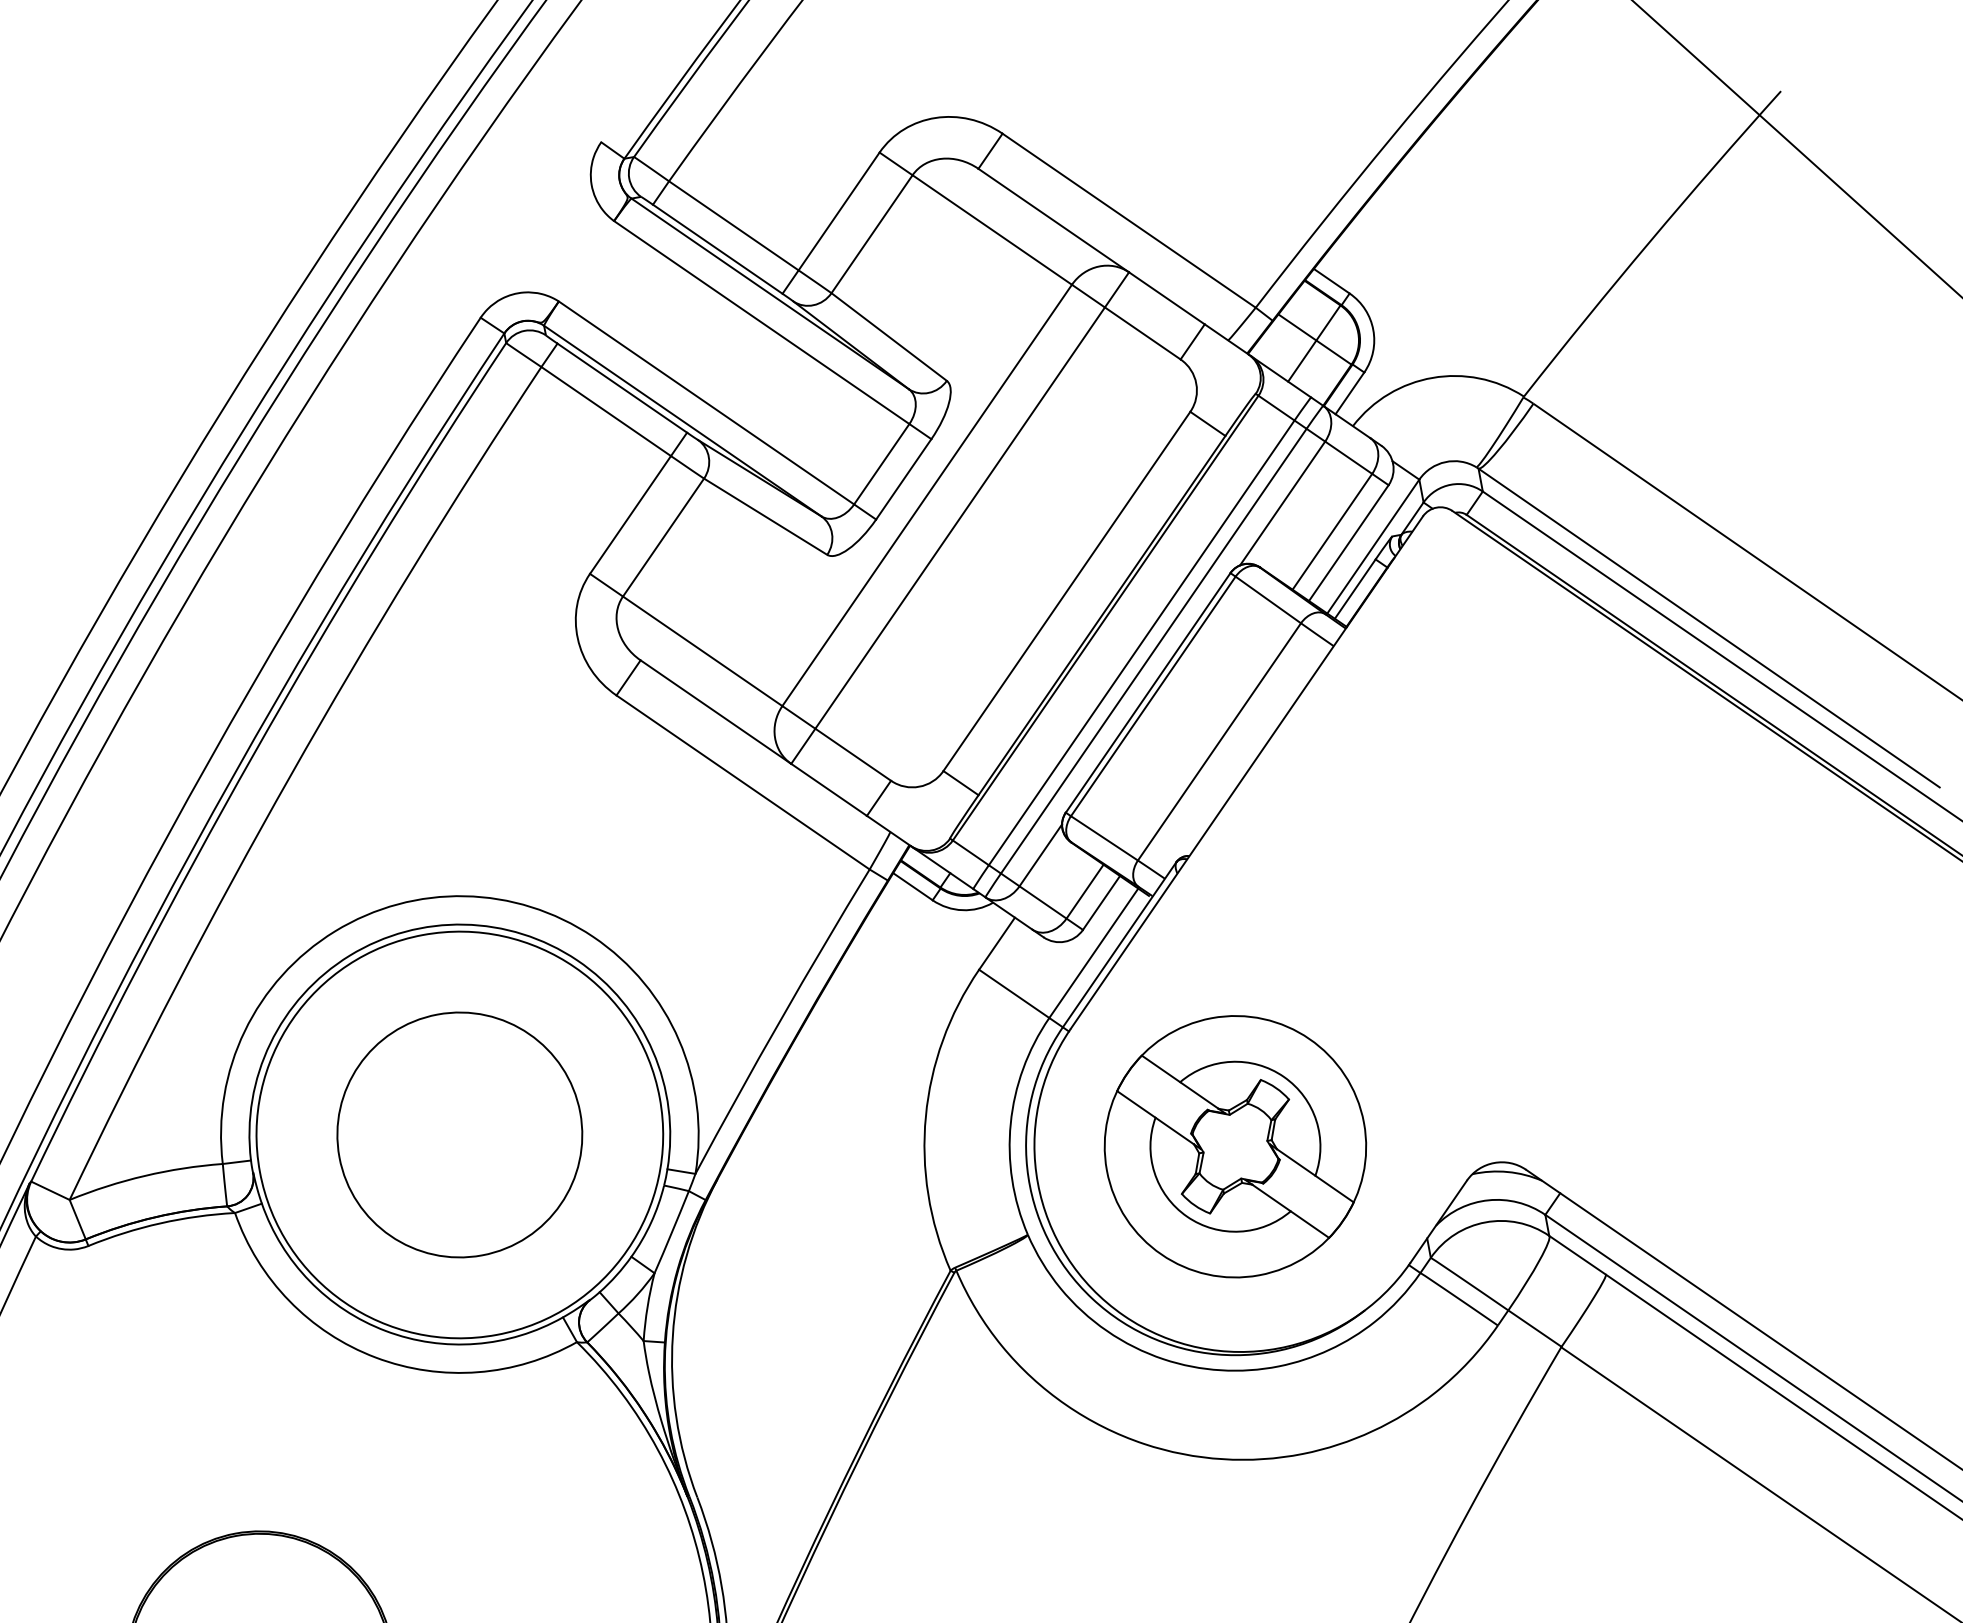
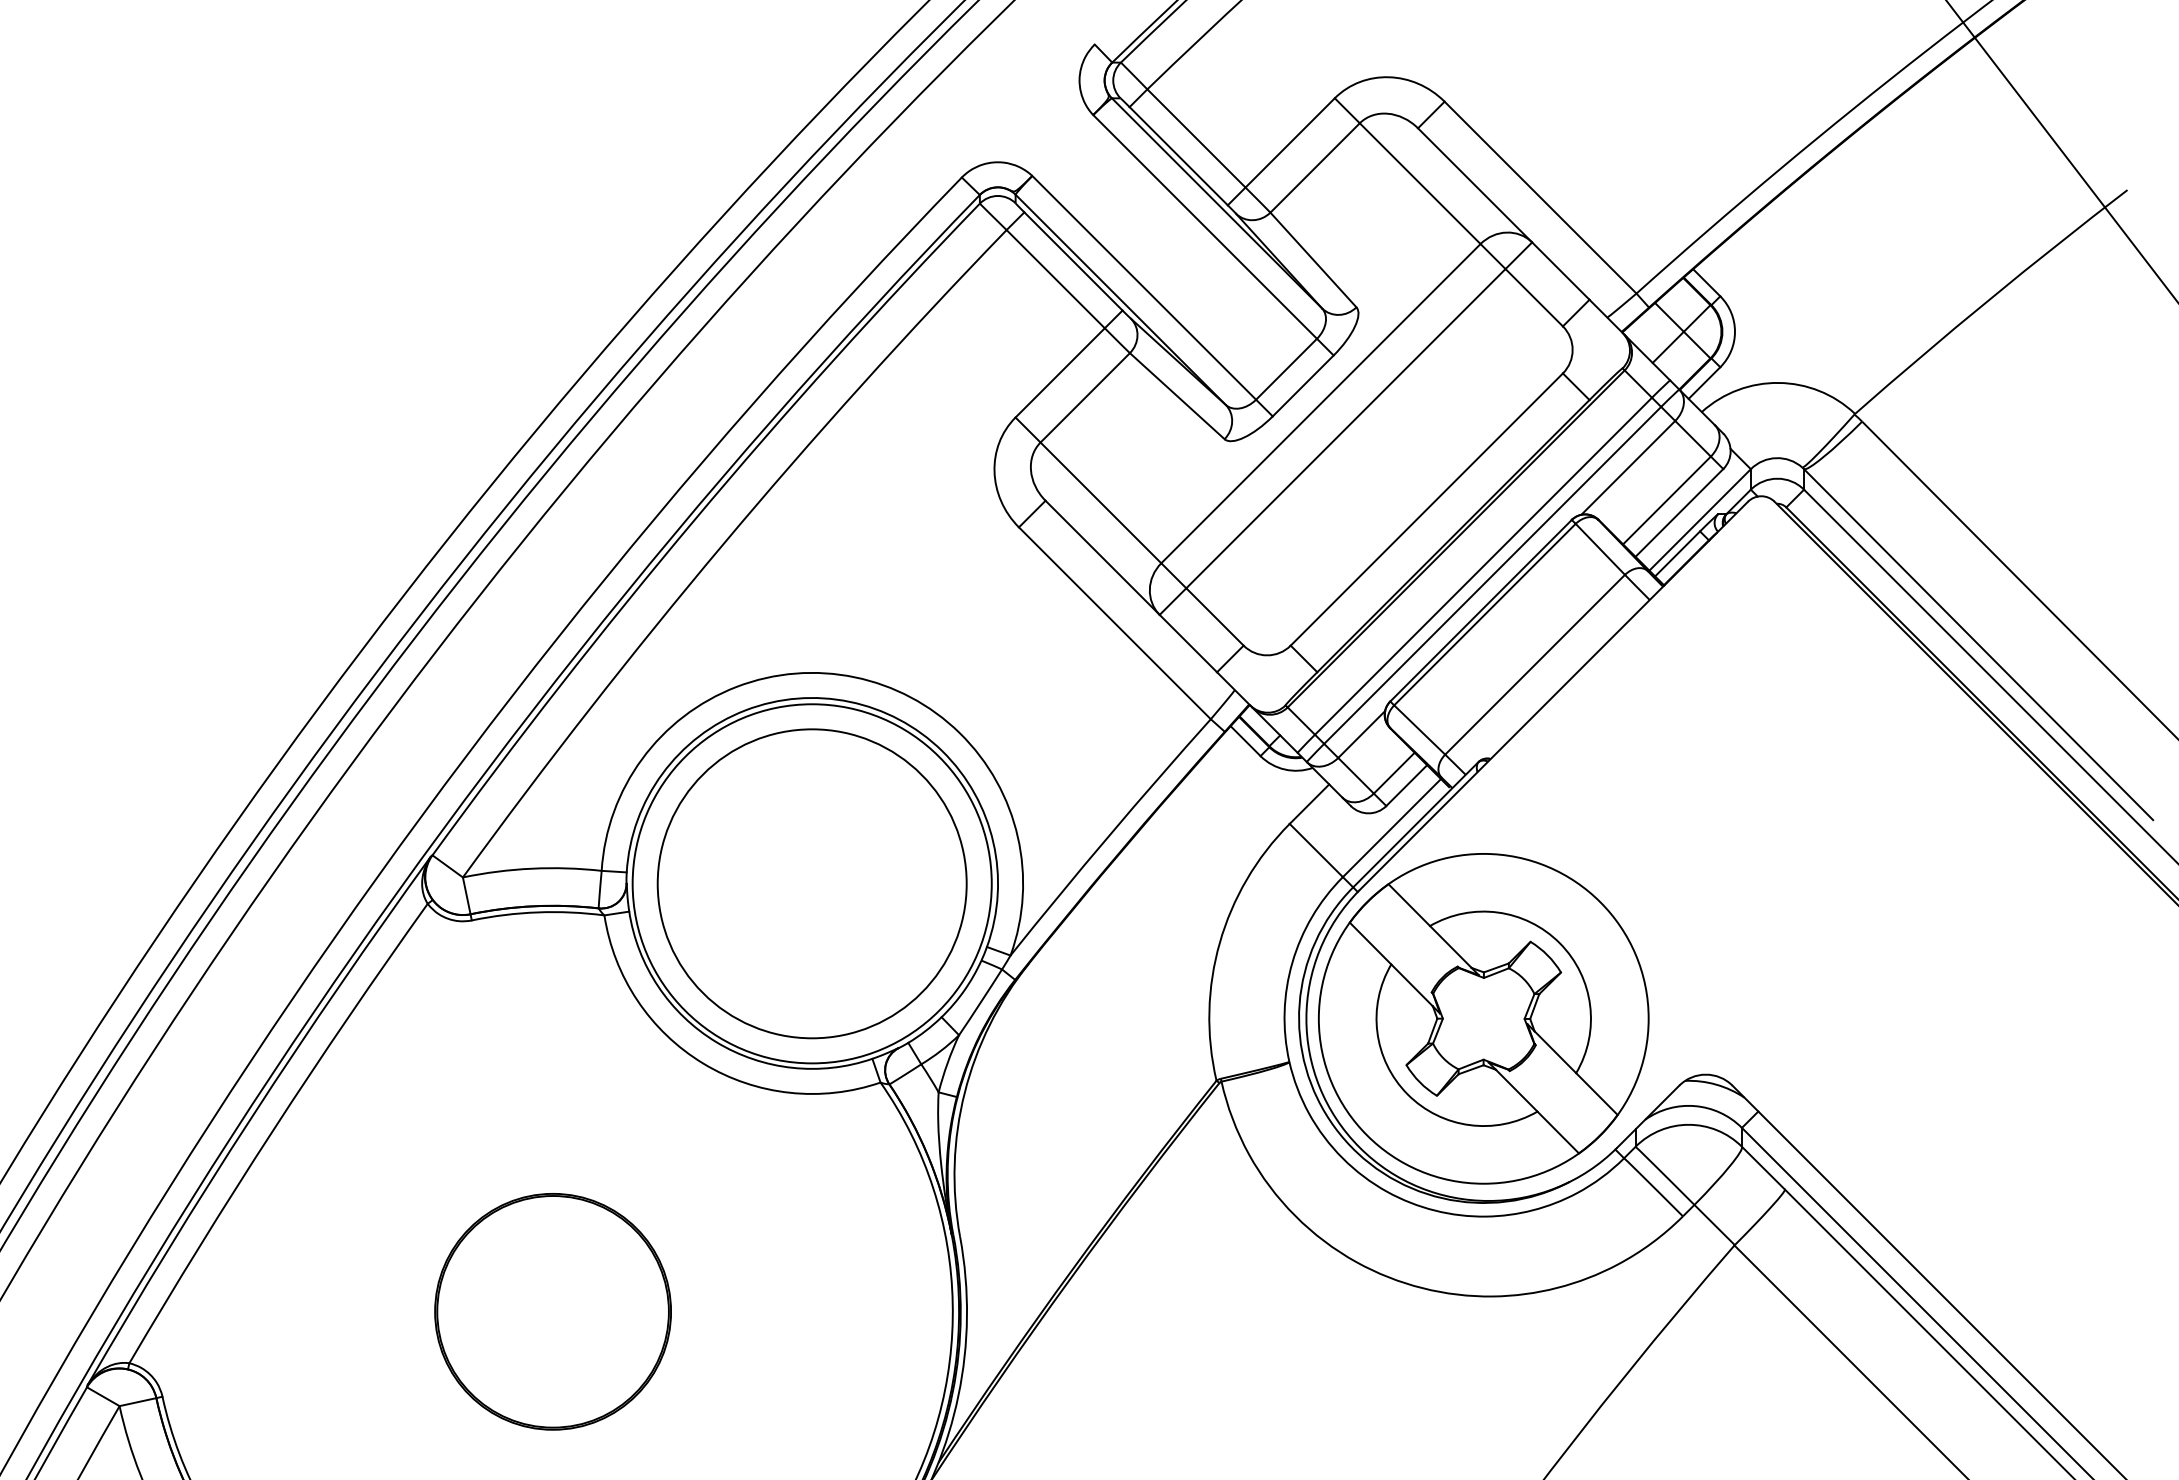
circle: (459, 1134) -> (811, 883), size x1.43
part: (1235, 1146) -> (1483, 1018), size x1.43

